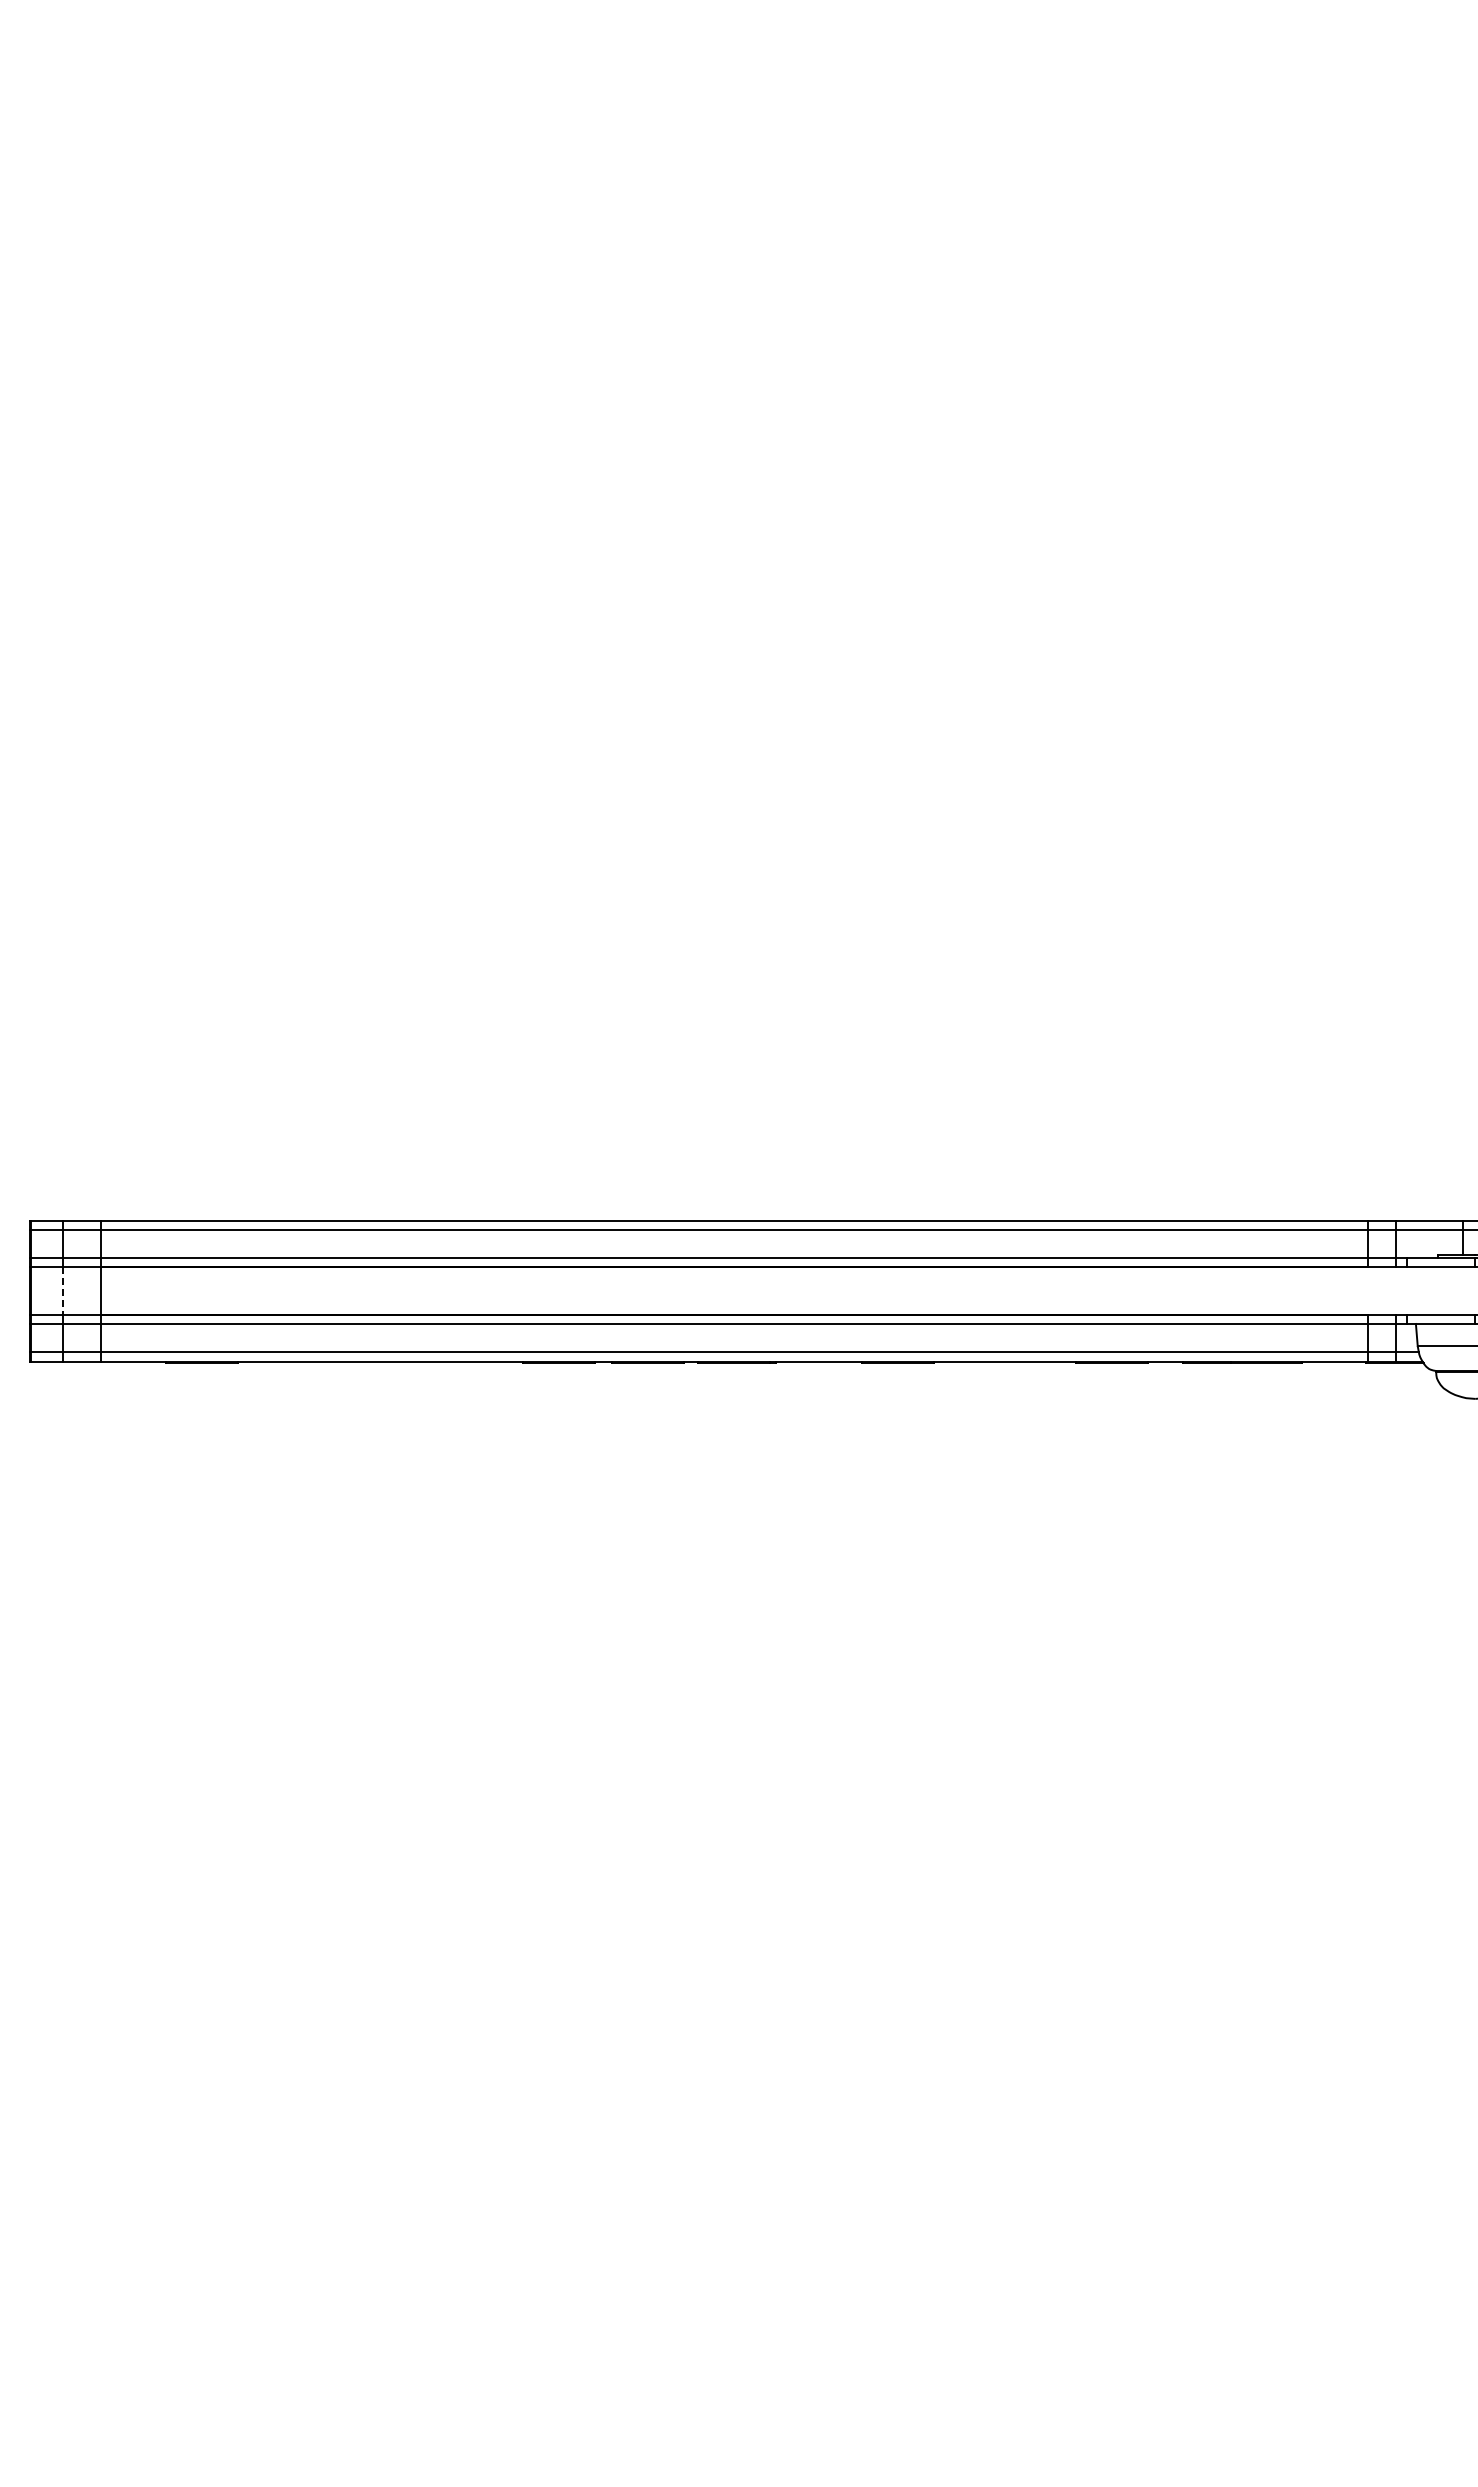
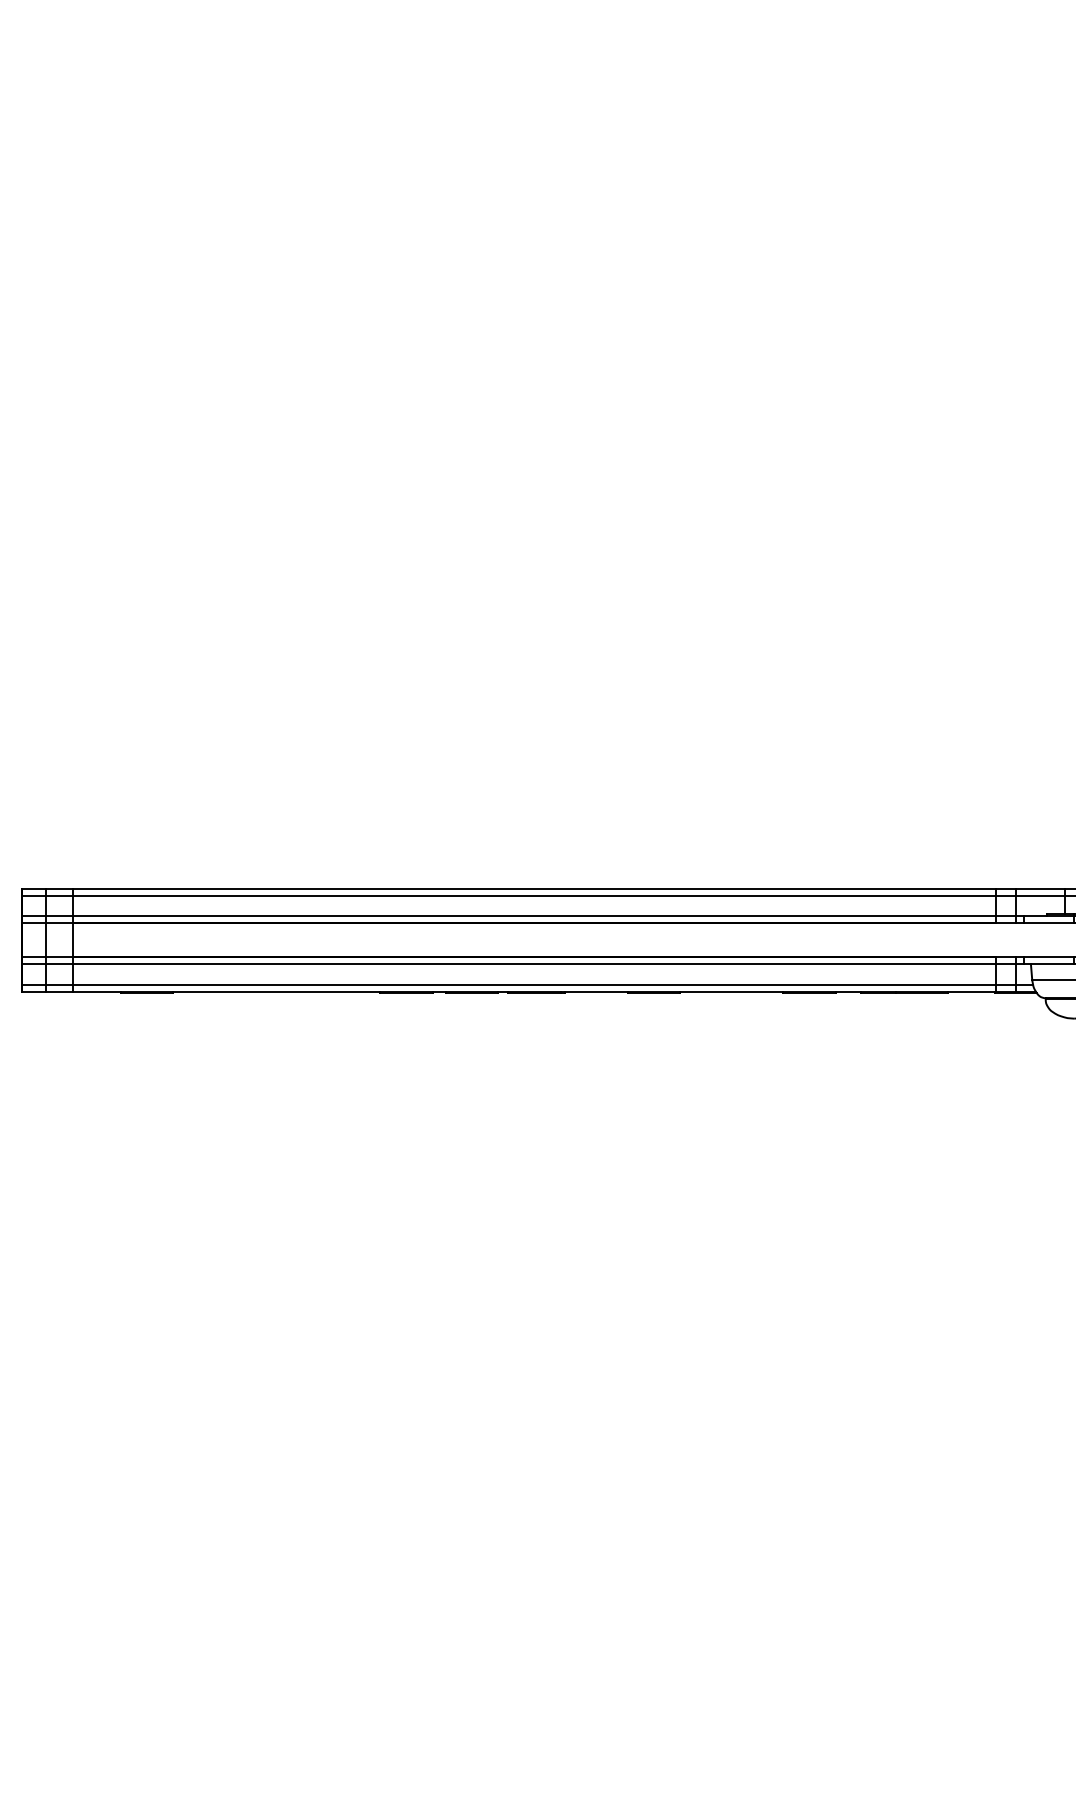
line: (62, 1291) -> (45, 940), dashed -> solid

